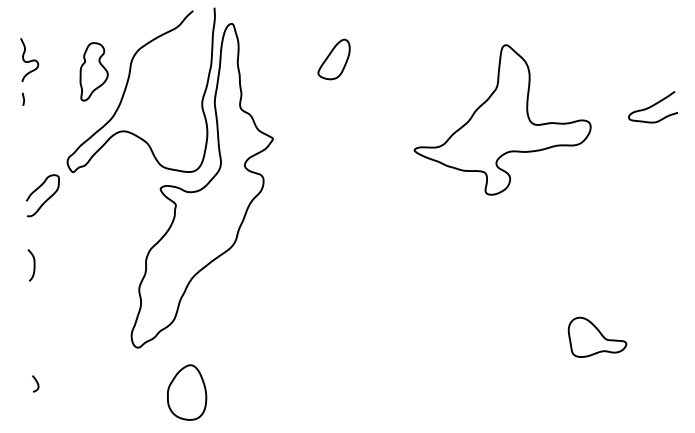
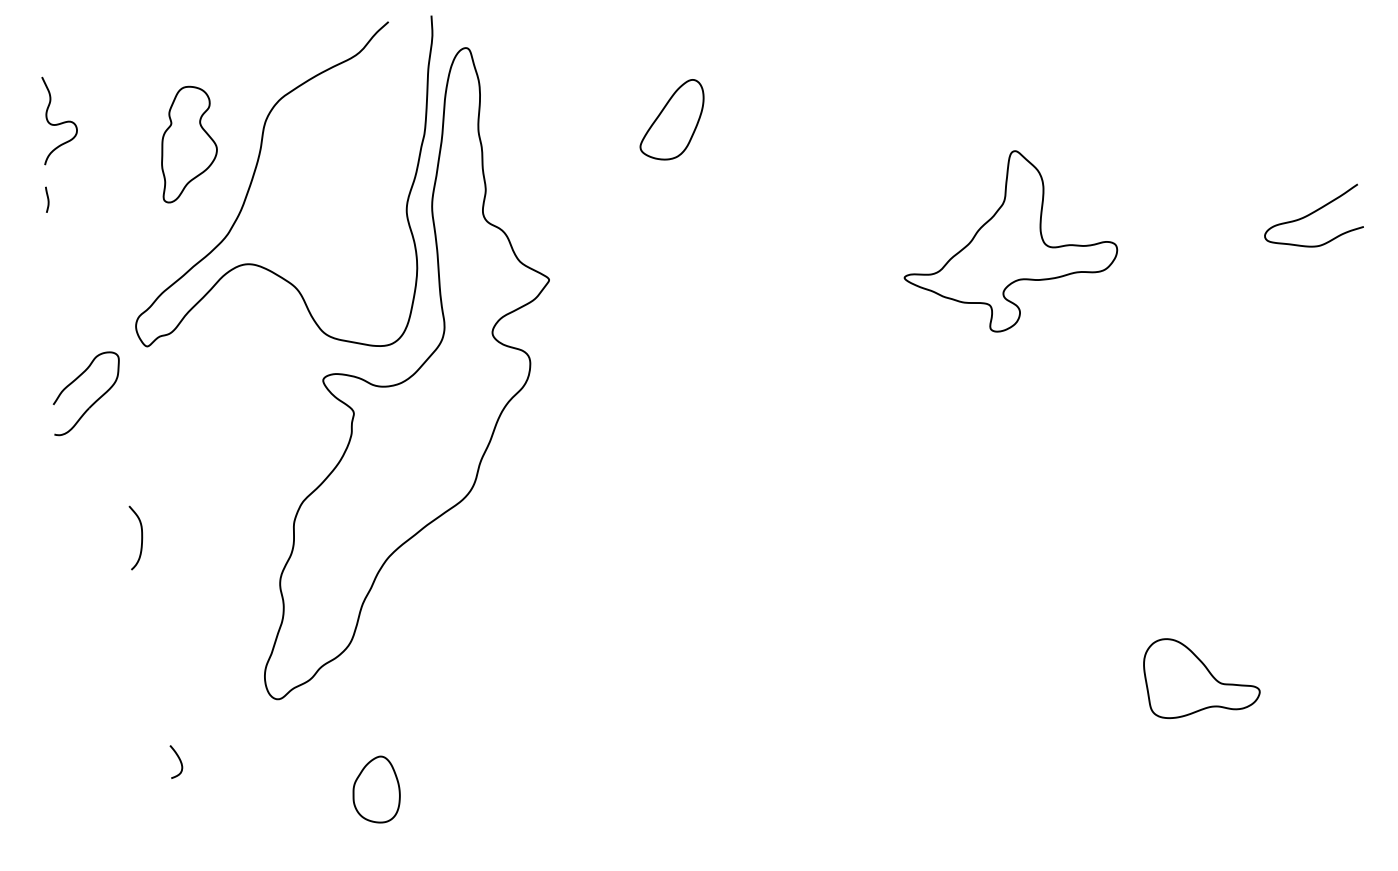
part: (502, 119) -> (1010, 240), size x0.6
curve: (33, 265) -> (139, 538), moved
curve: (36, 383) -> (178, 761), moved
part: (187, 392) -> (377, 789), size x0.6

